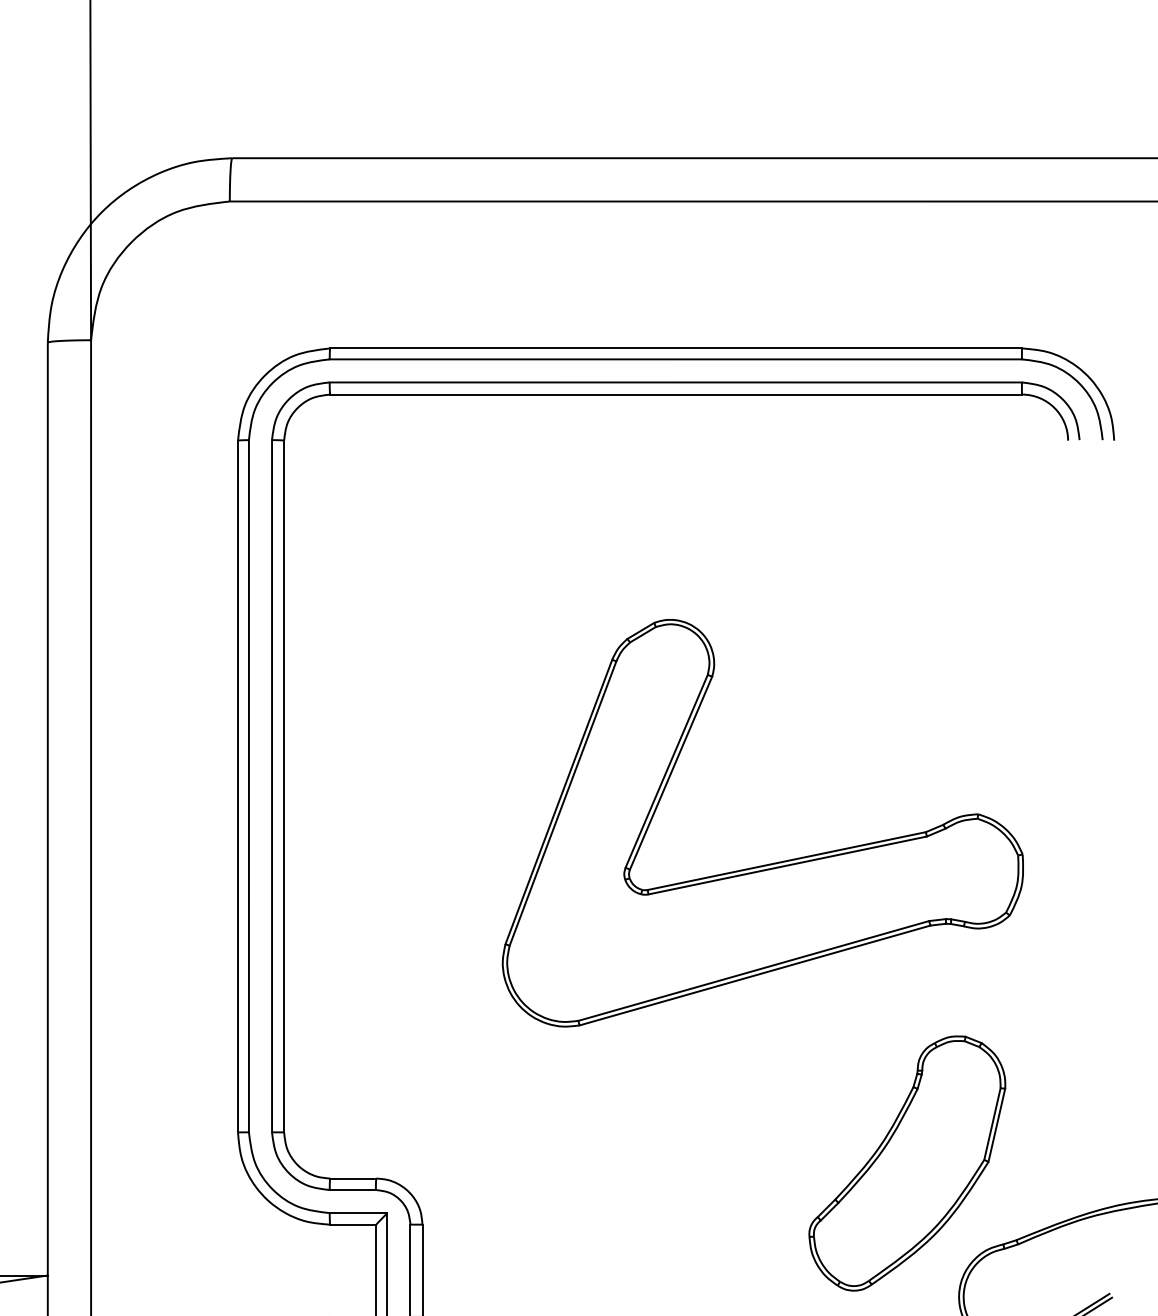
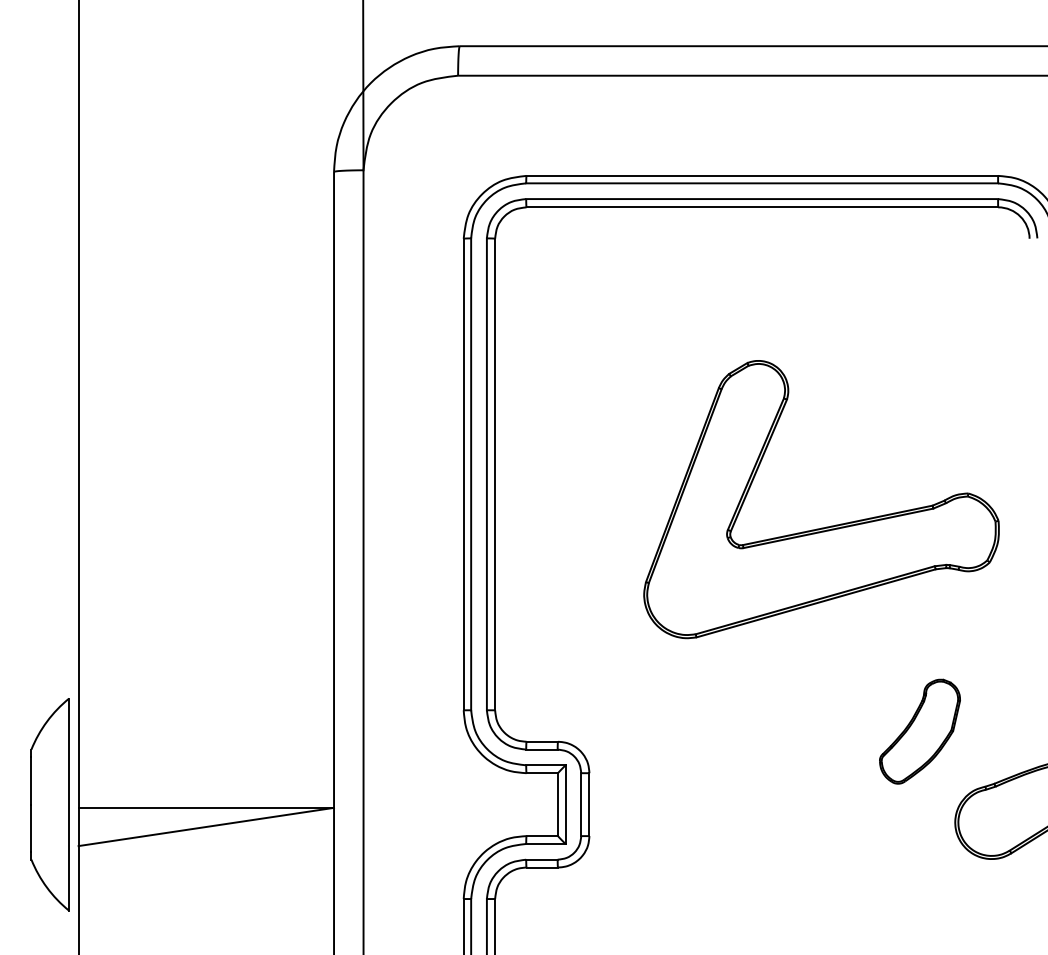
part: (906, 1163) -> (919, 731), size x0.6

